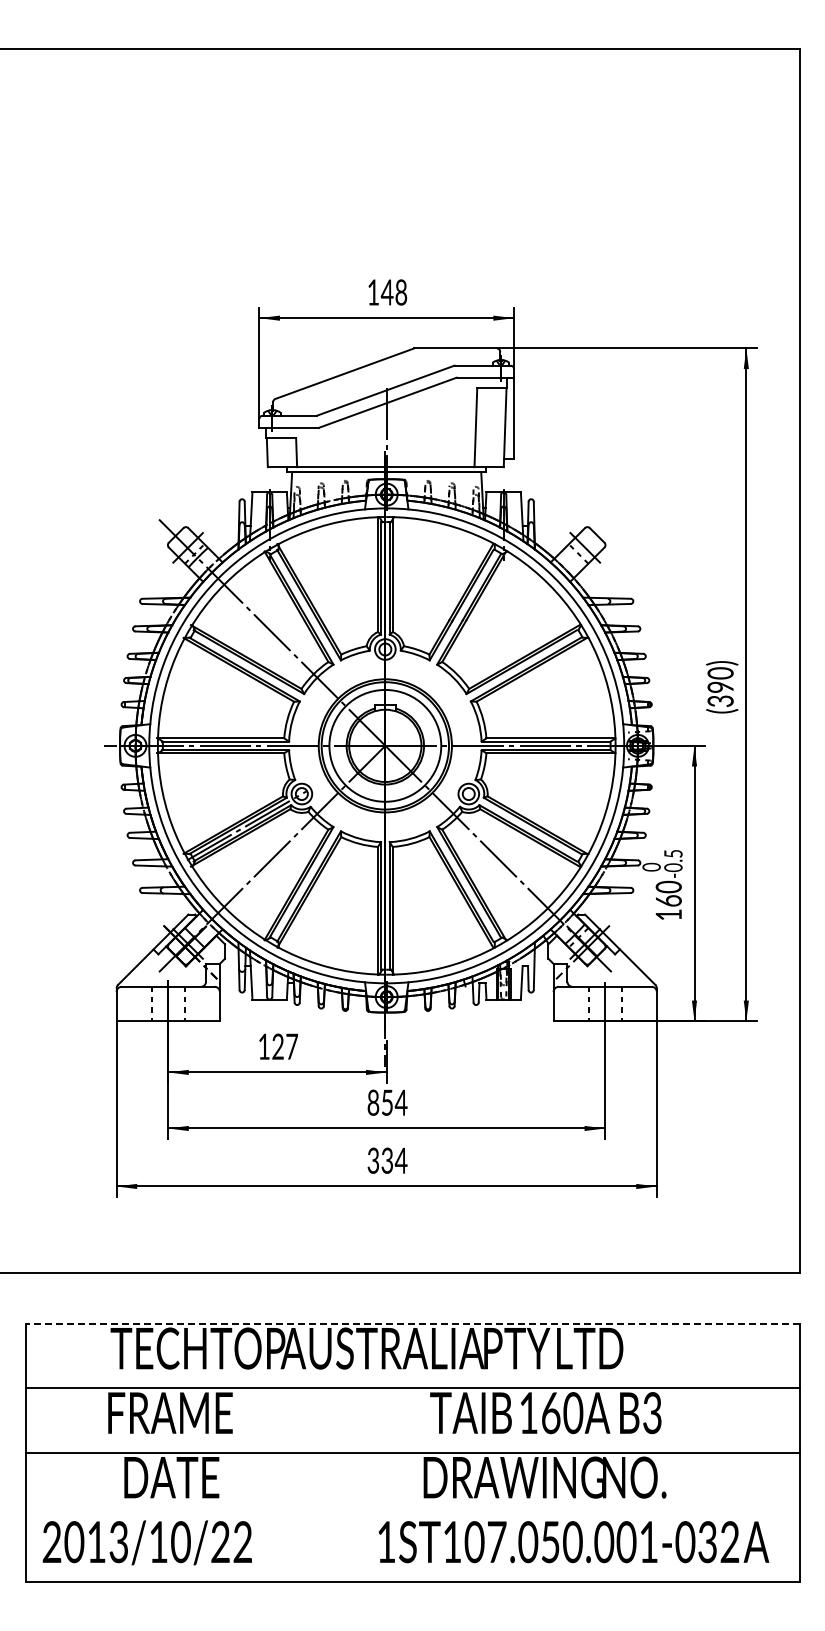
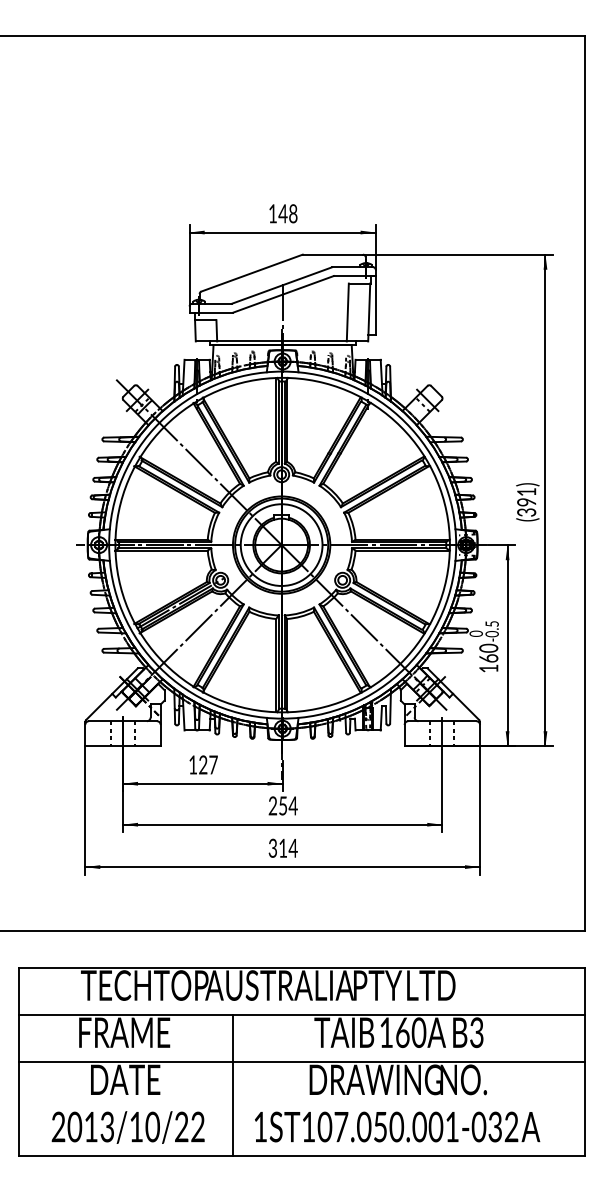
text: (720, 673) -> (526, 492), (390) -> (391)
text: (373, 1103) -> (272, 806), 854 -> 254
text: (386, 1160) -> (282, 848), 334 -> 314
line: (412, 1323) -> (301, 967), dashed -> solid
line: (318, 1485) -> (232, 1085), added
text: (146, 1542) -> (127, 1127), moved
text: (573, 1542) -> (397, 1127), moved

